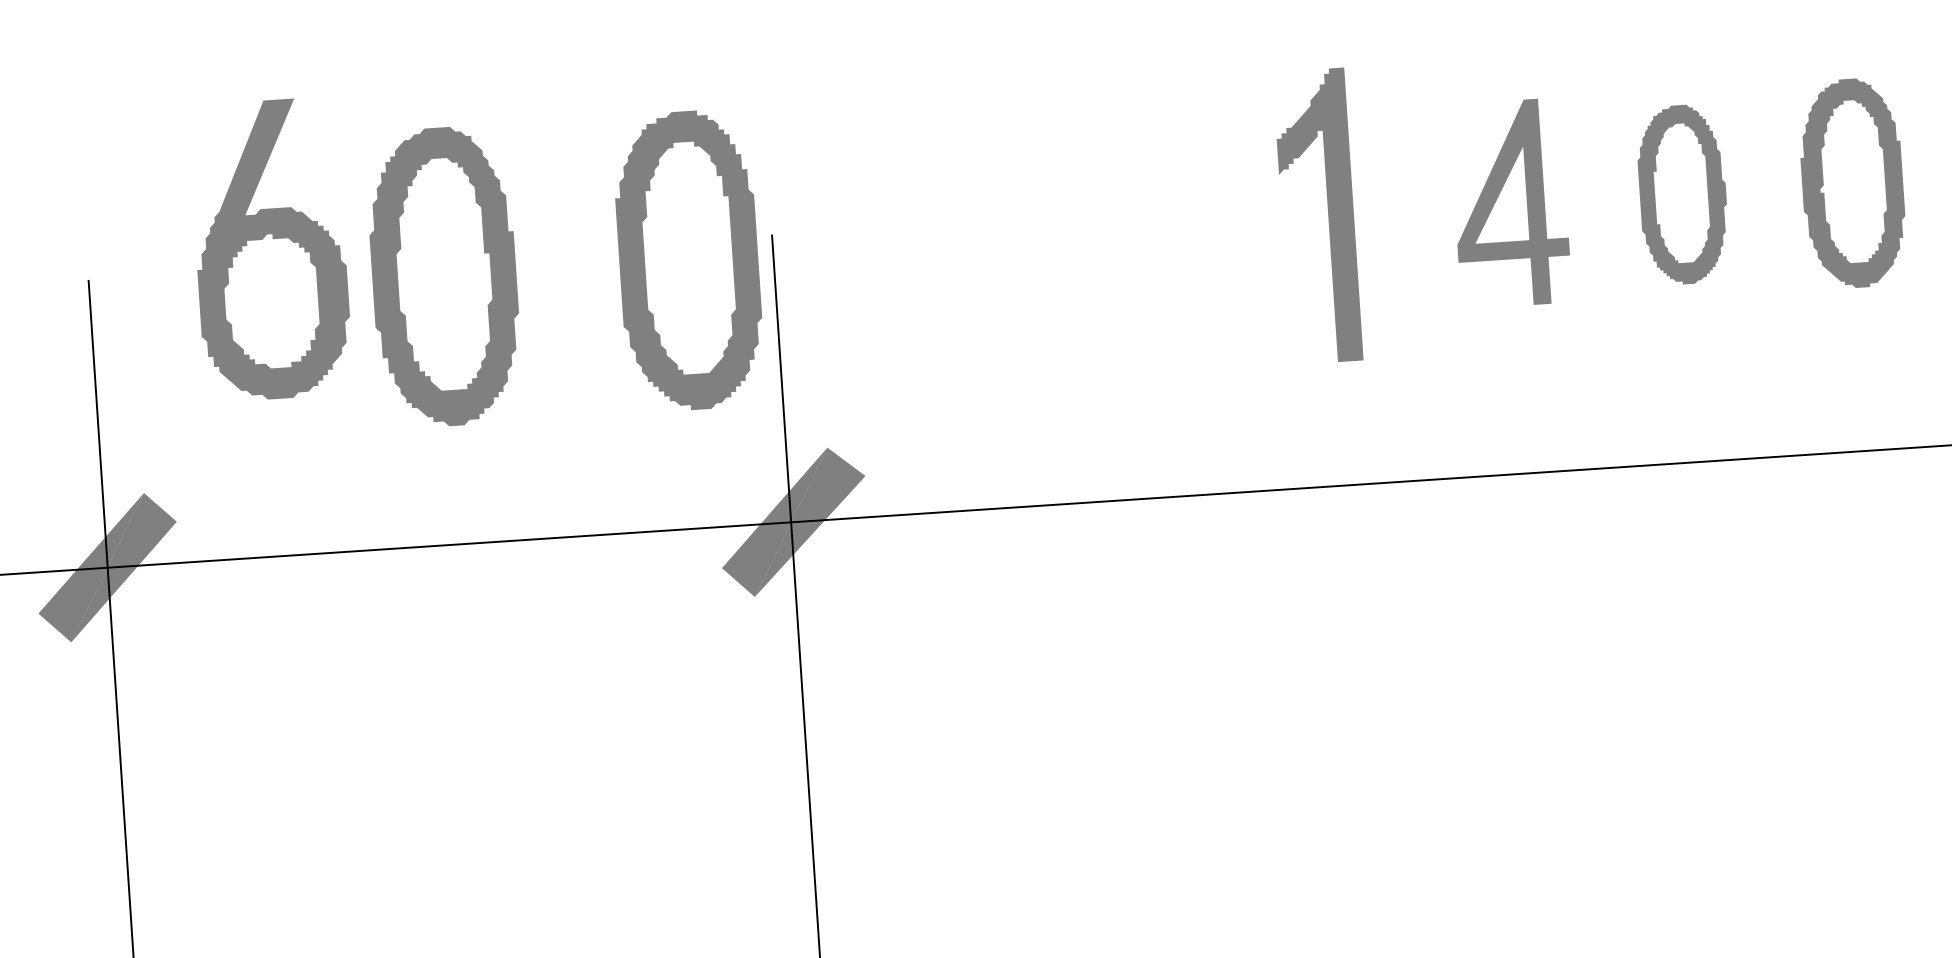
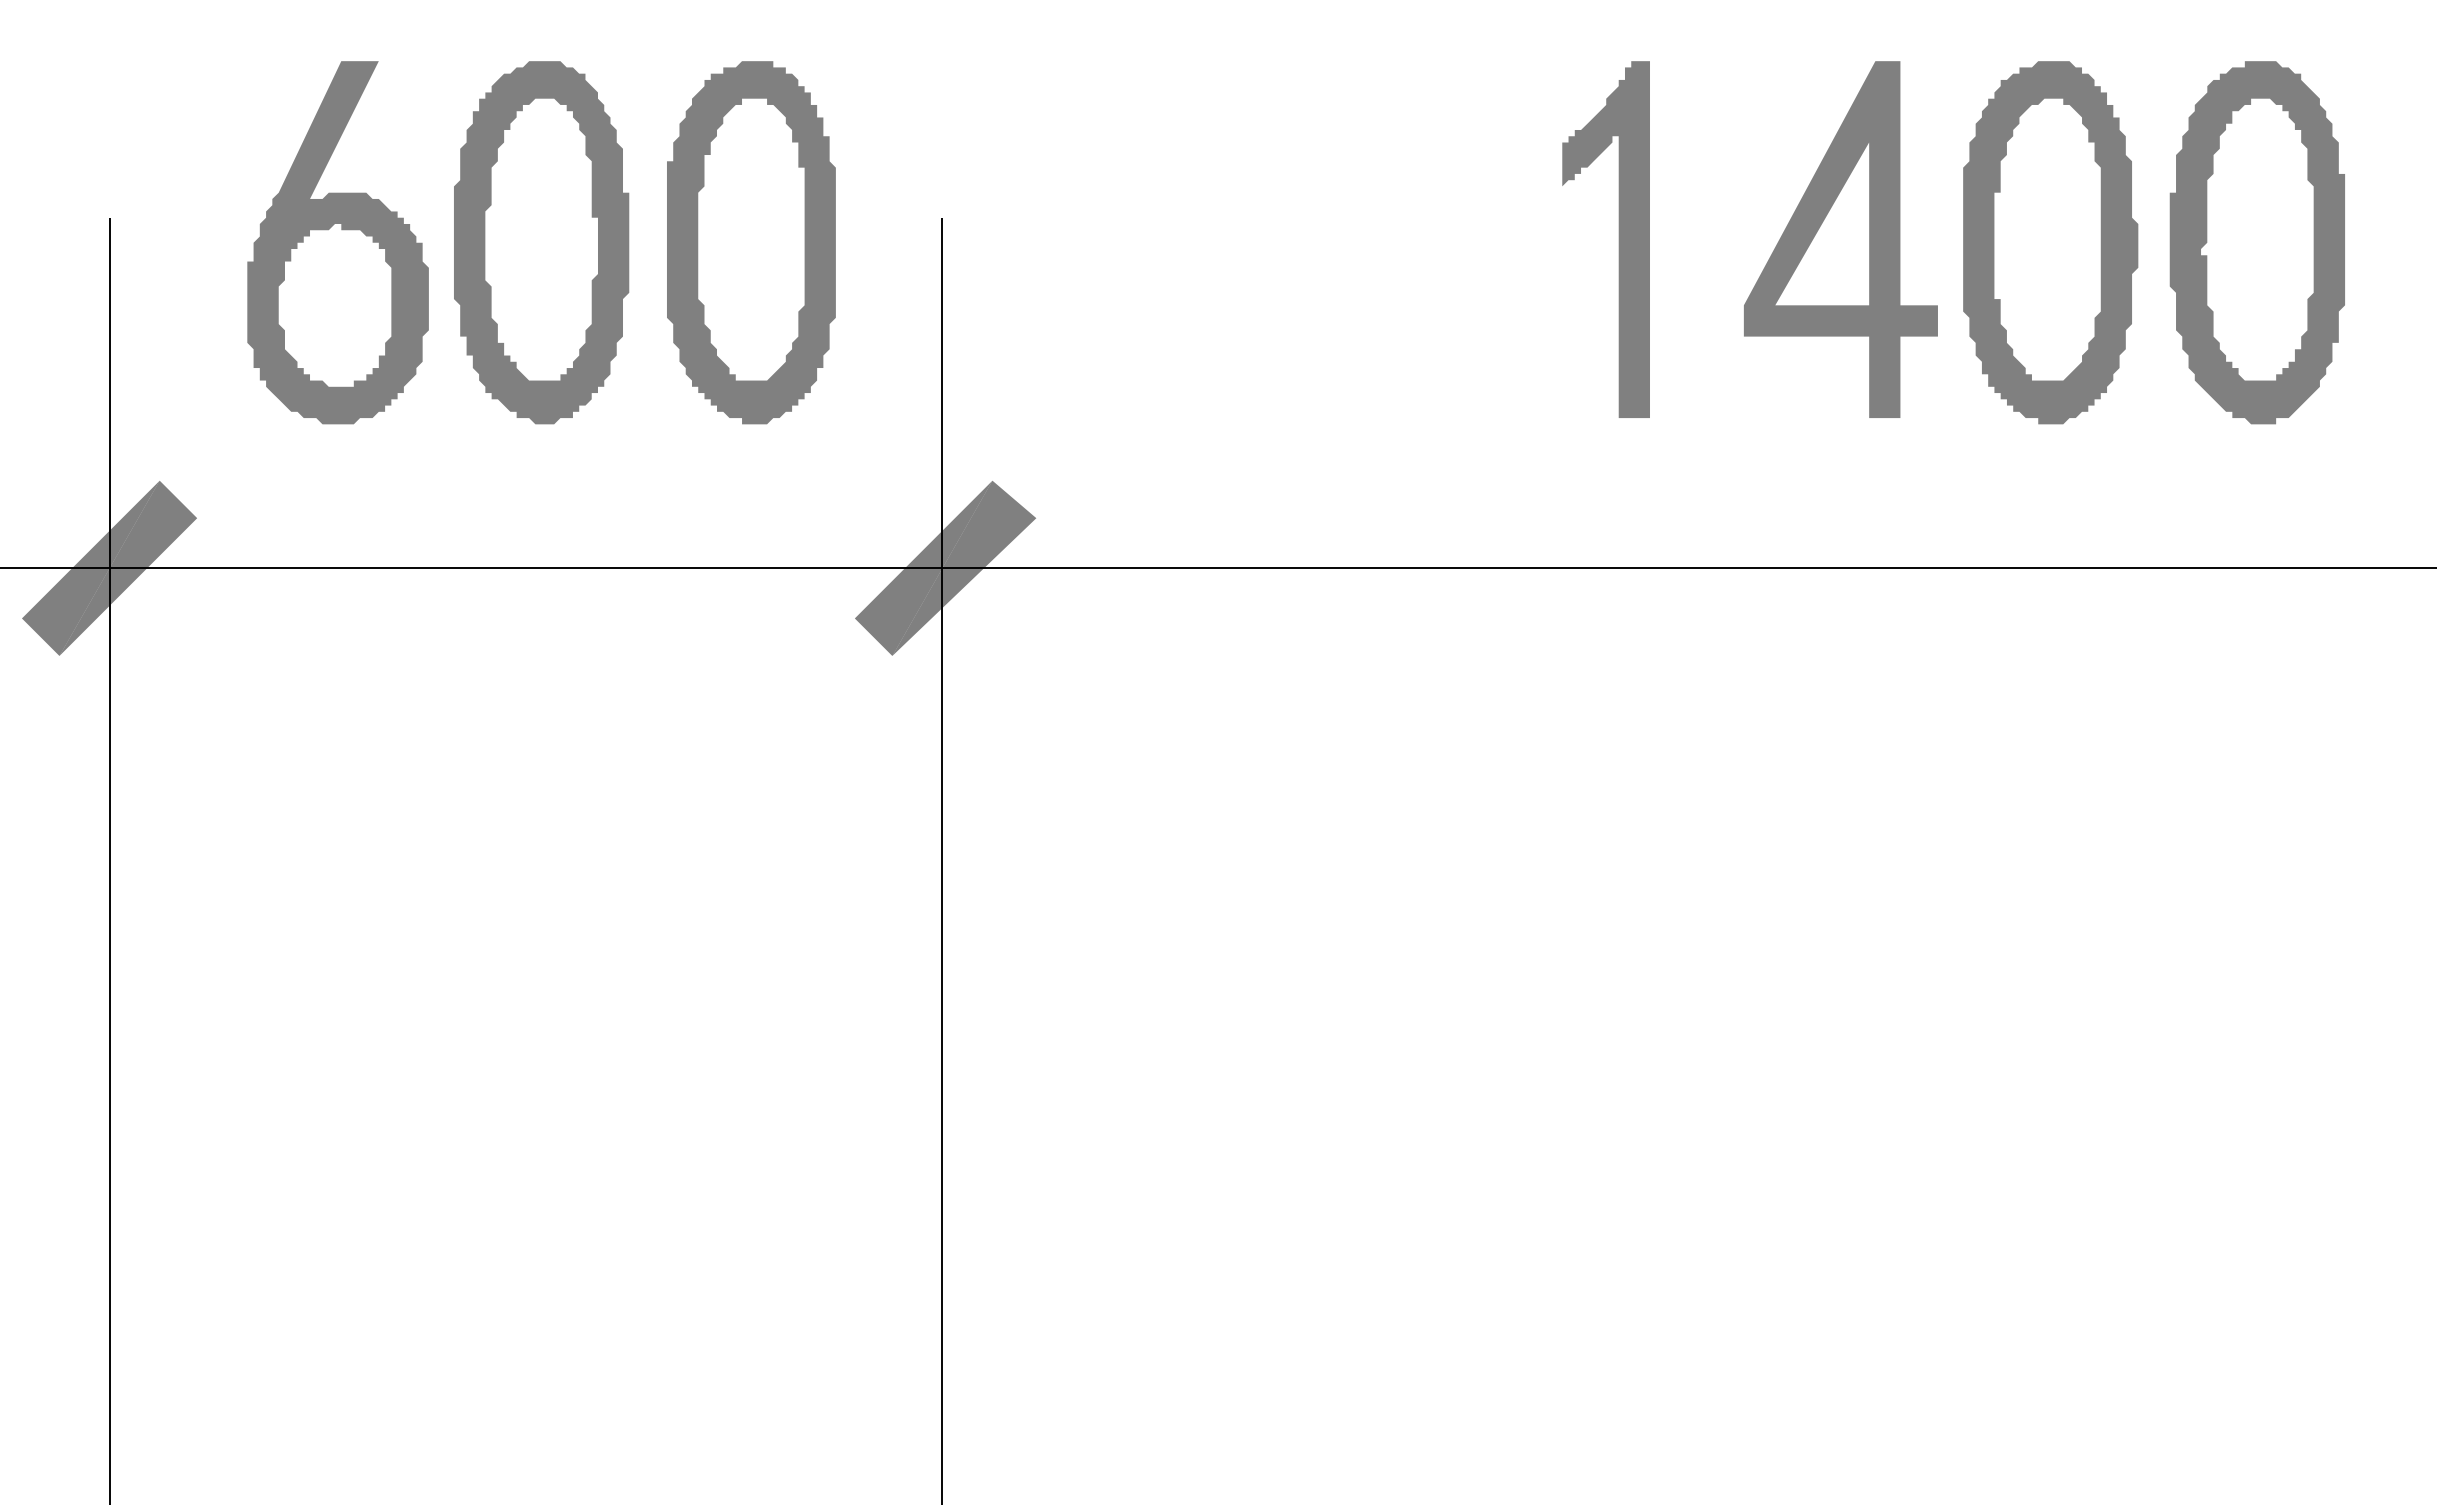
part: (1852, 183) -> (2257, 242), size x1.43
part: (1682, 194) -> (2050, 242), size x1.67
part: (1510, 203) -> (1840, 239), size x1.43
part: (270, 249) -> (337, 242), moved
part: (688, 260) -> (751, 242), moved

